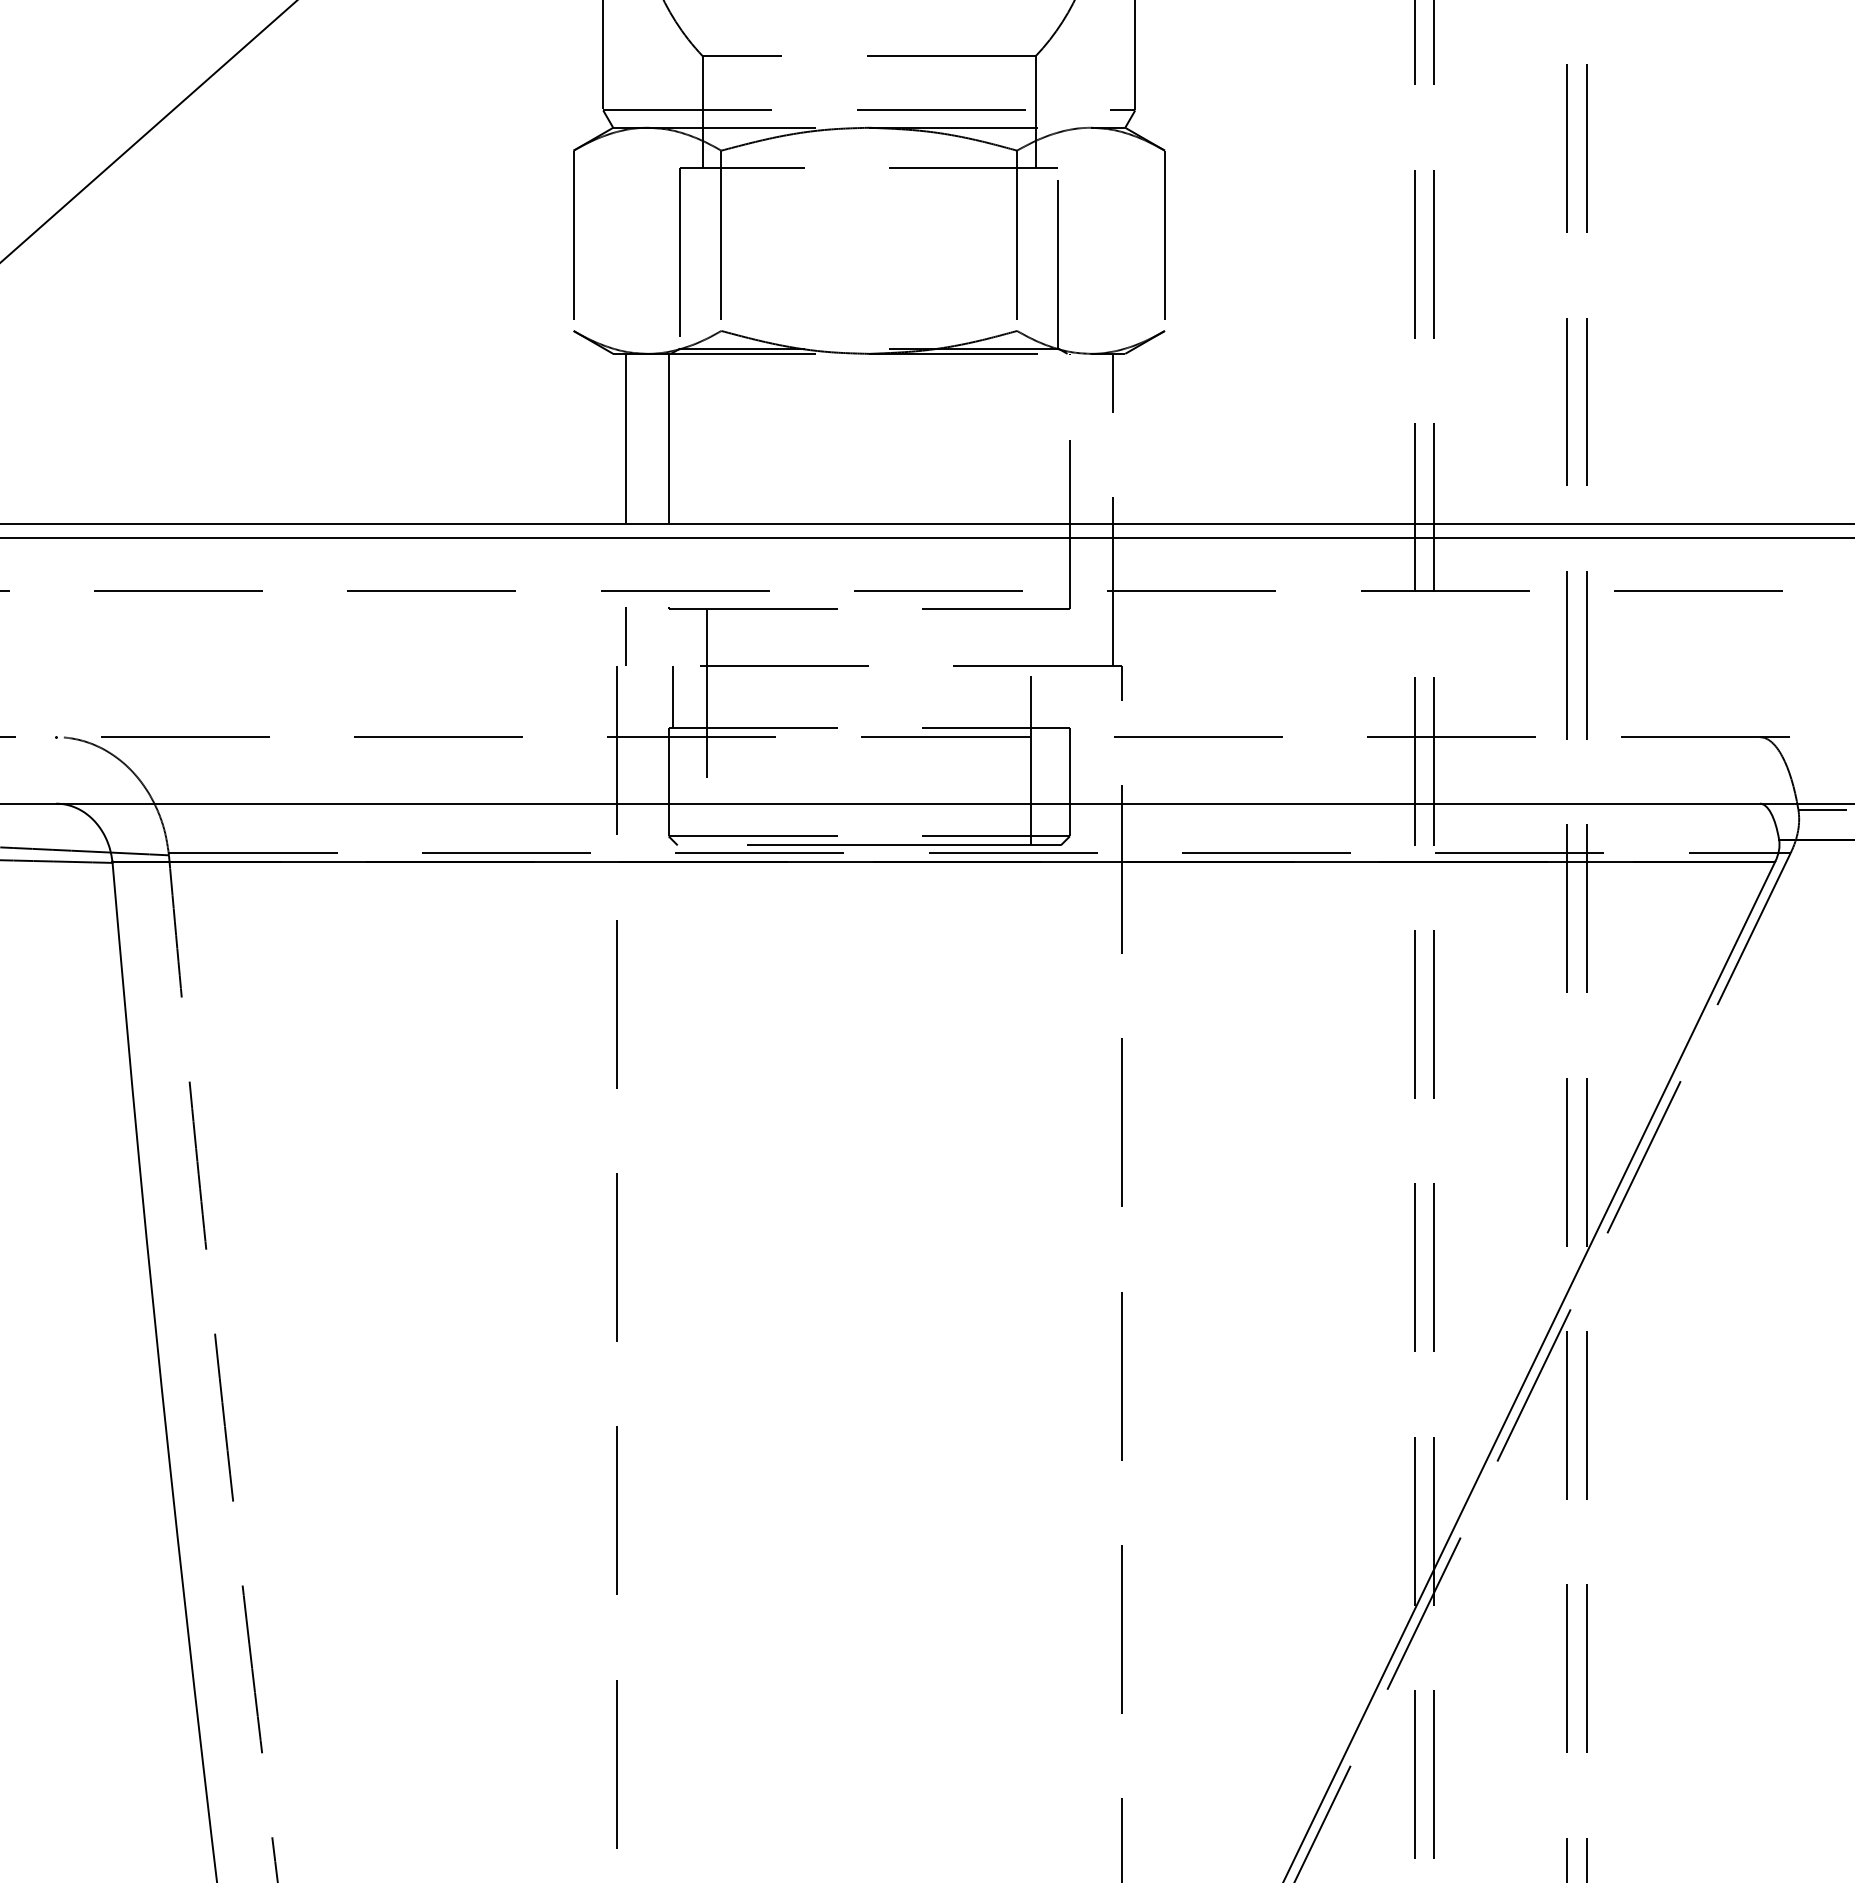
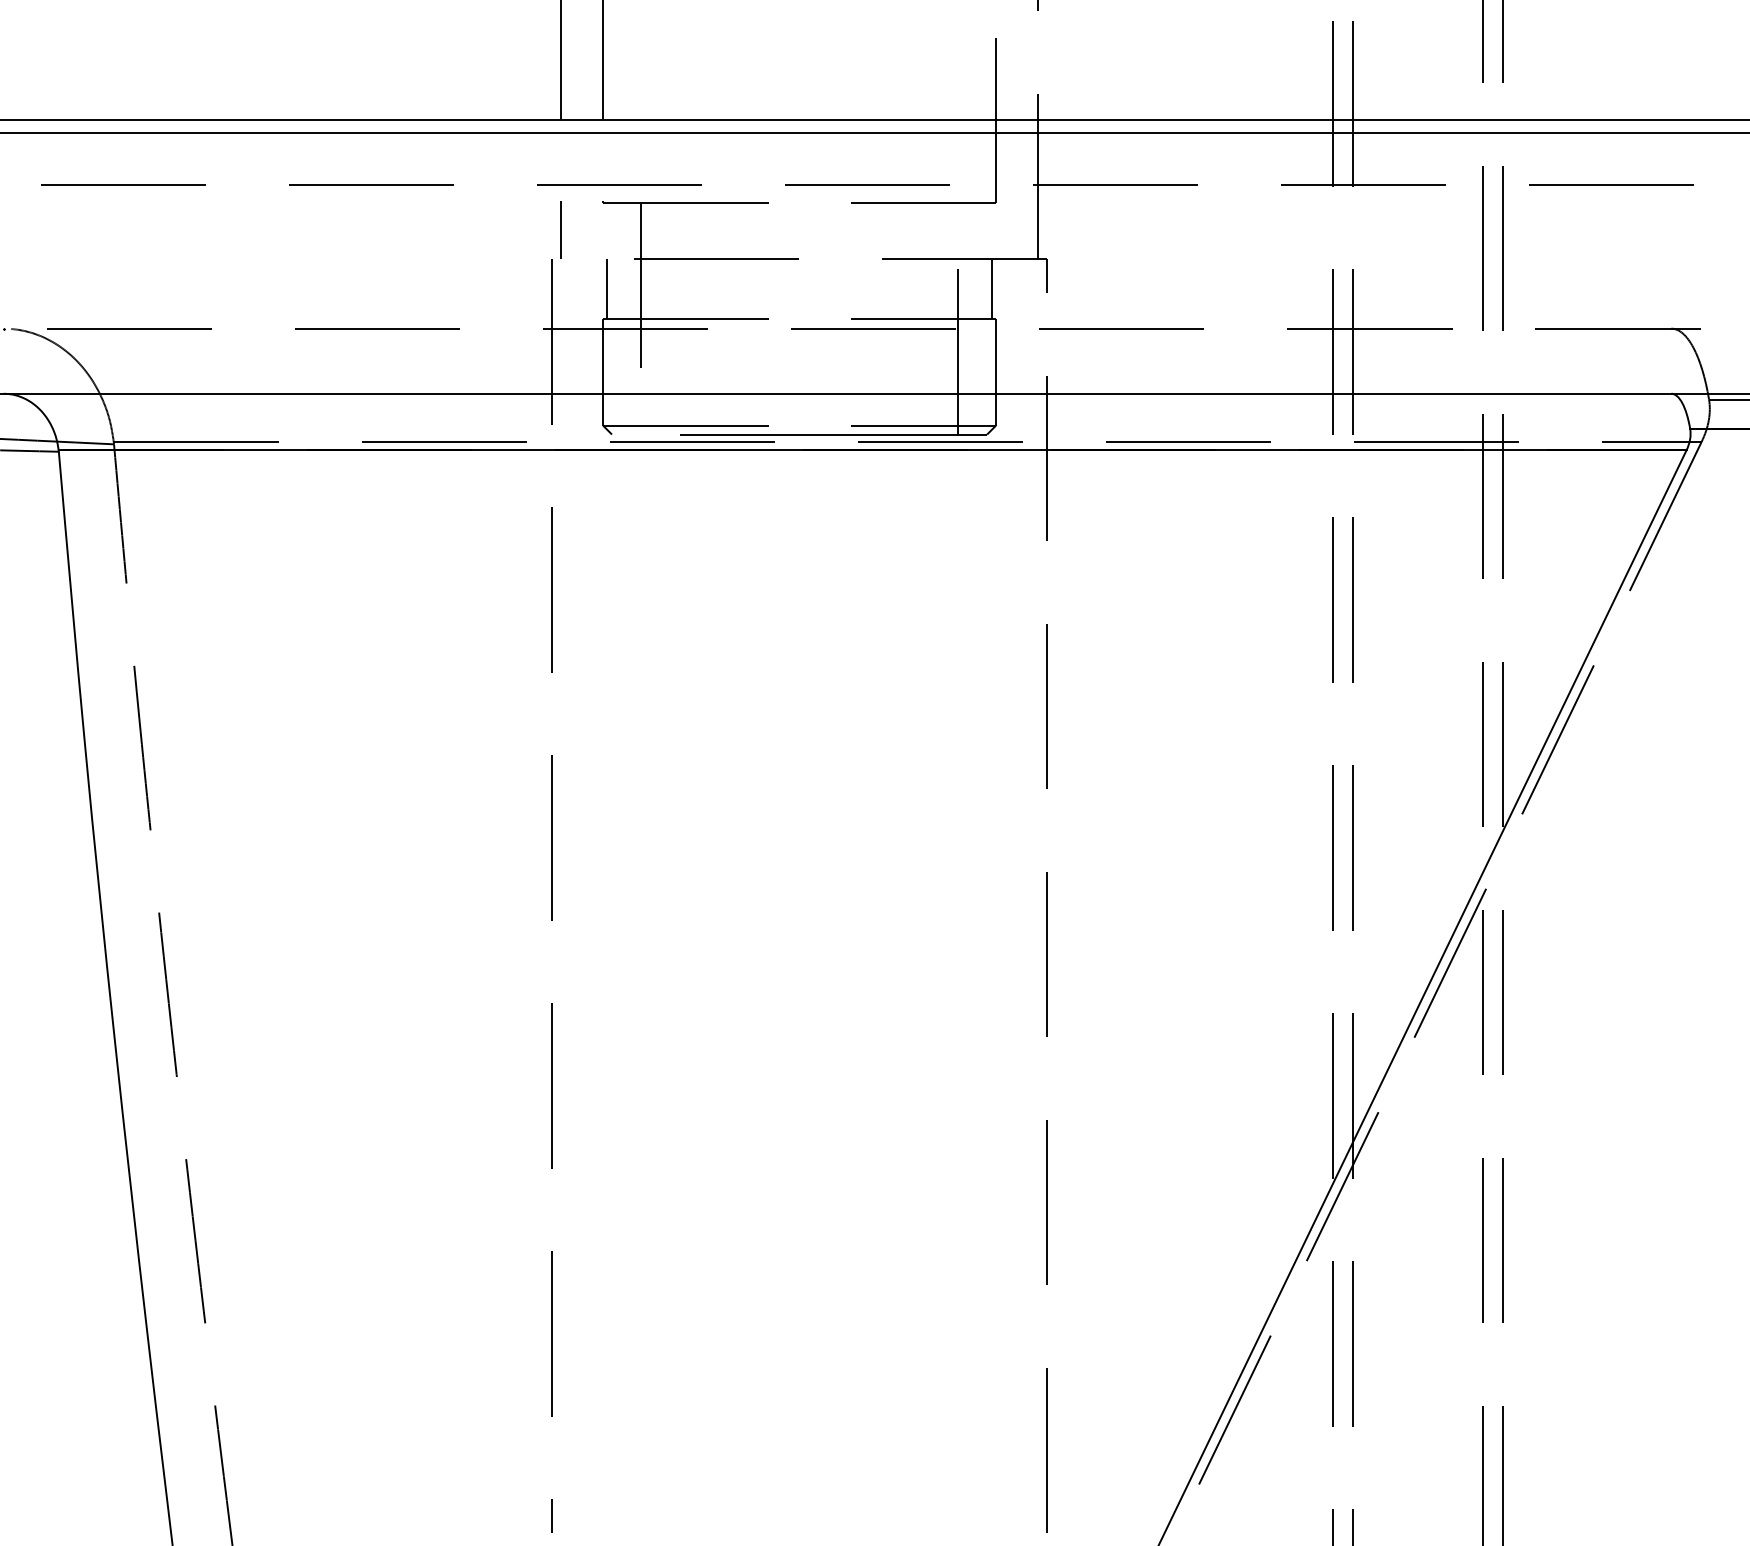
line: (1065, 696) -> (991, 288), added

